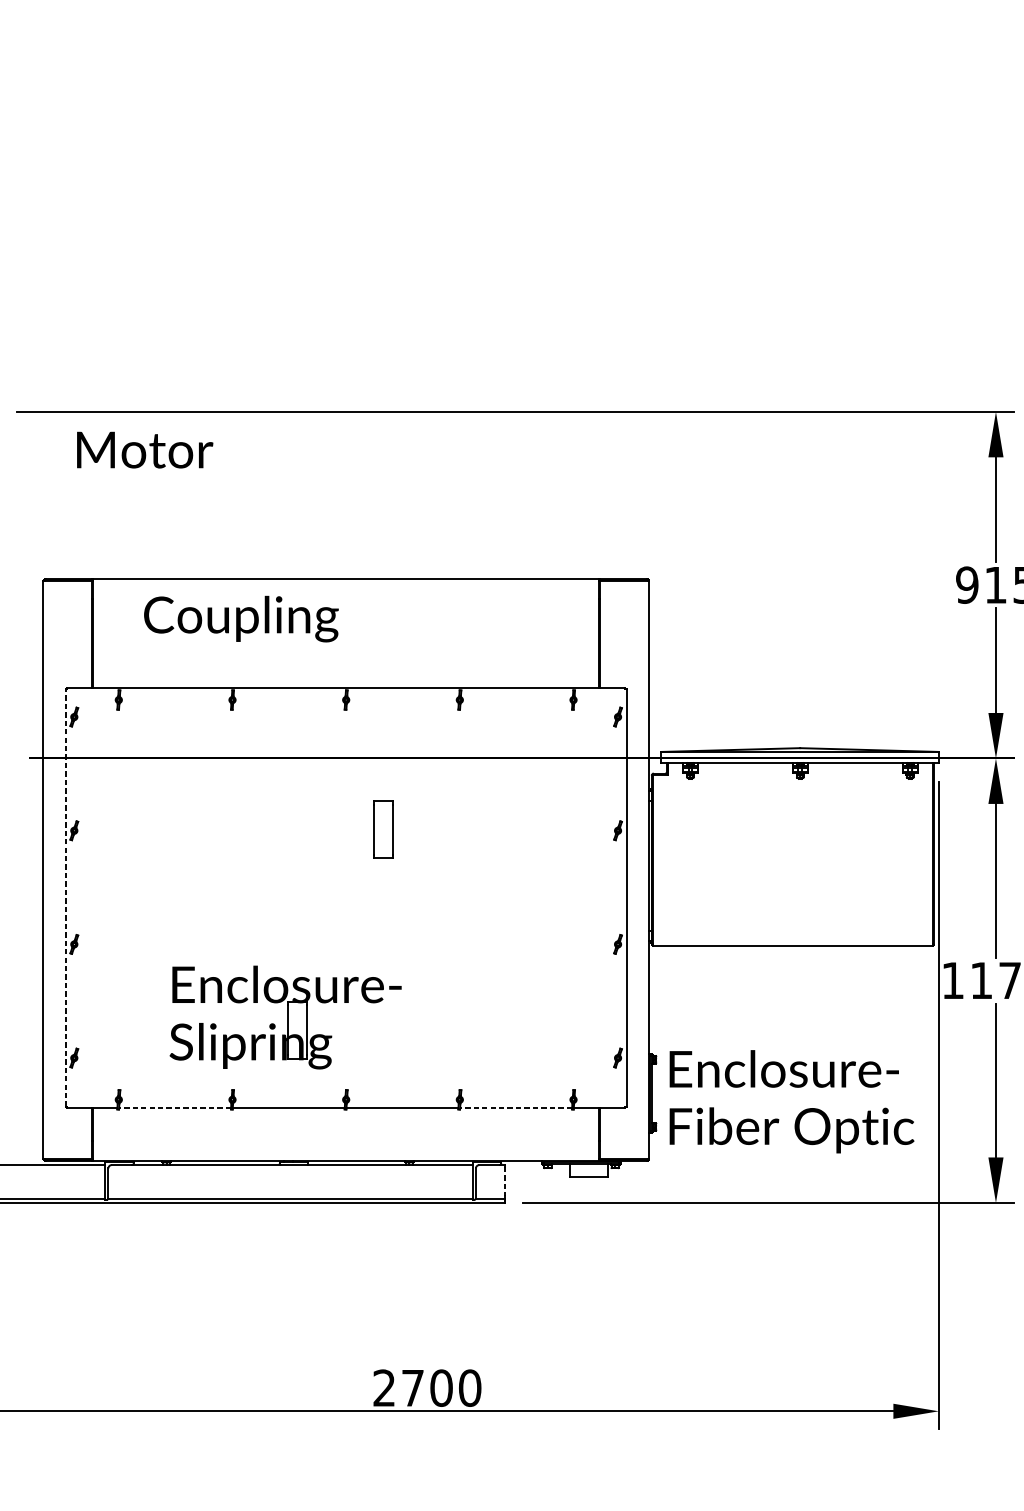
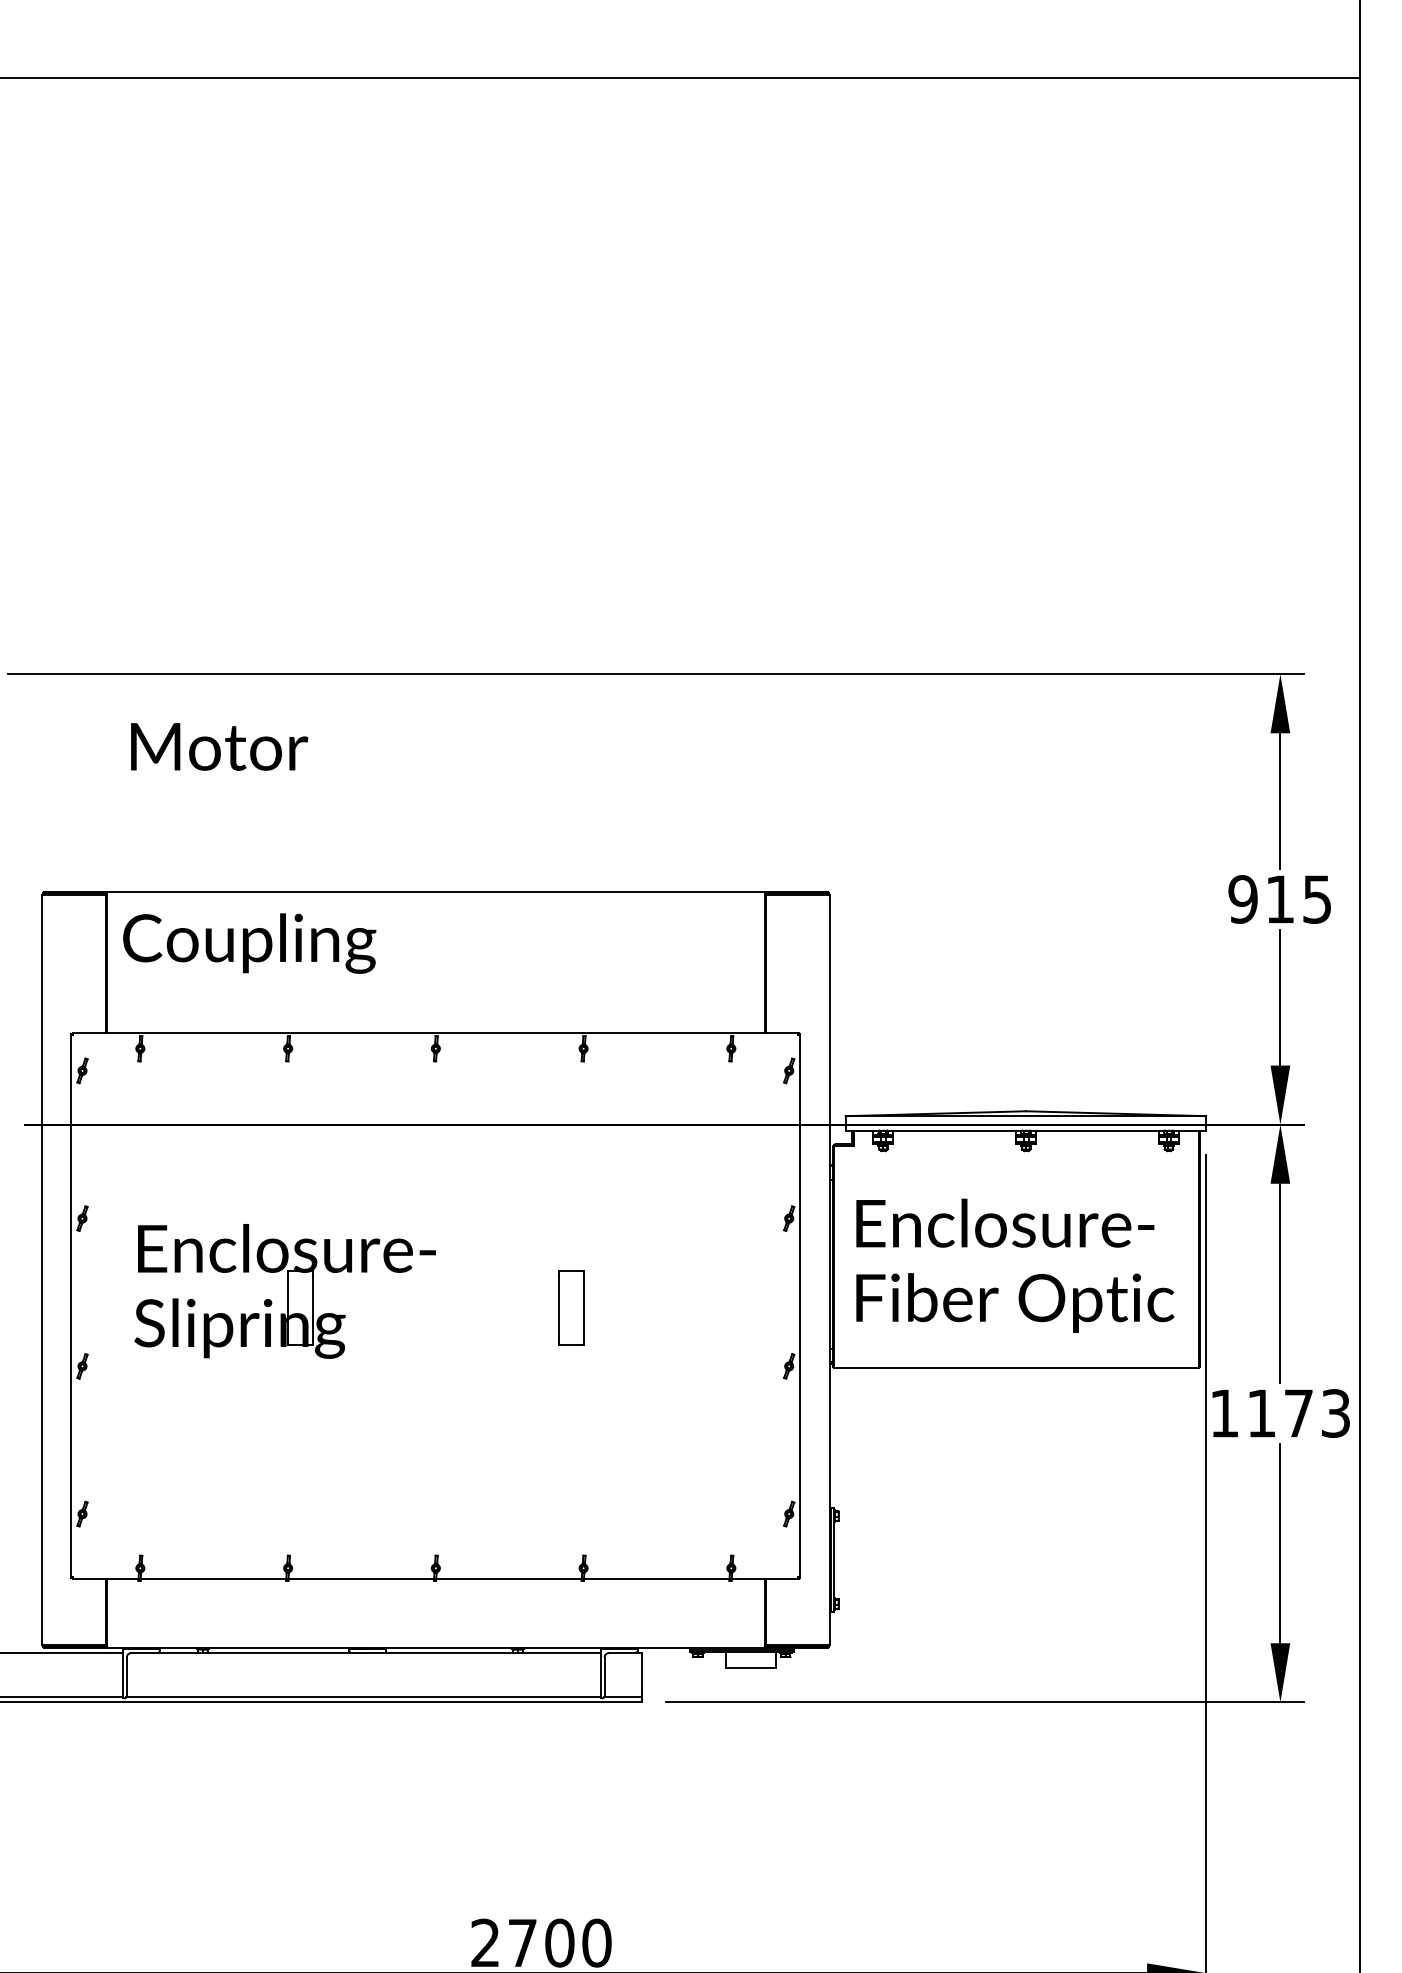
text: (145, 449) -> (219, 746), moved
text: (241, 619) -> (249, 943), moved
part: (383, 829) -> (571, 1307), moved
line: (65, 897) -> (71, 1305), dashed -> solid
part: (285, 1017) -> (284, 1291), moved
text: (792, 1101) -> (1015, 1265), moved
line: (175, 1108) -> (213, 1579), dashed -> solid
line: (515, 1108) -> (656, 1579), dashed -> solid
line: (505, 1181) -> (642, 1674), dashed -> solid

